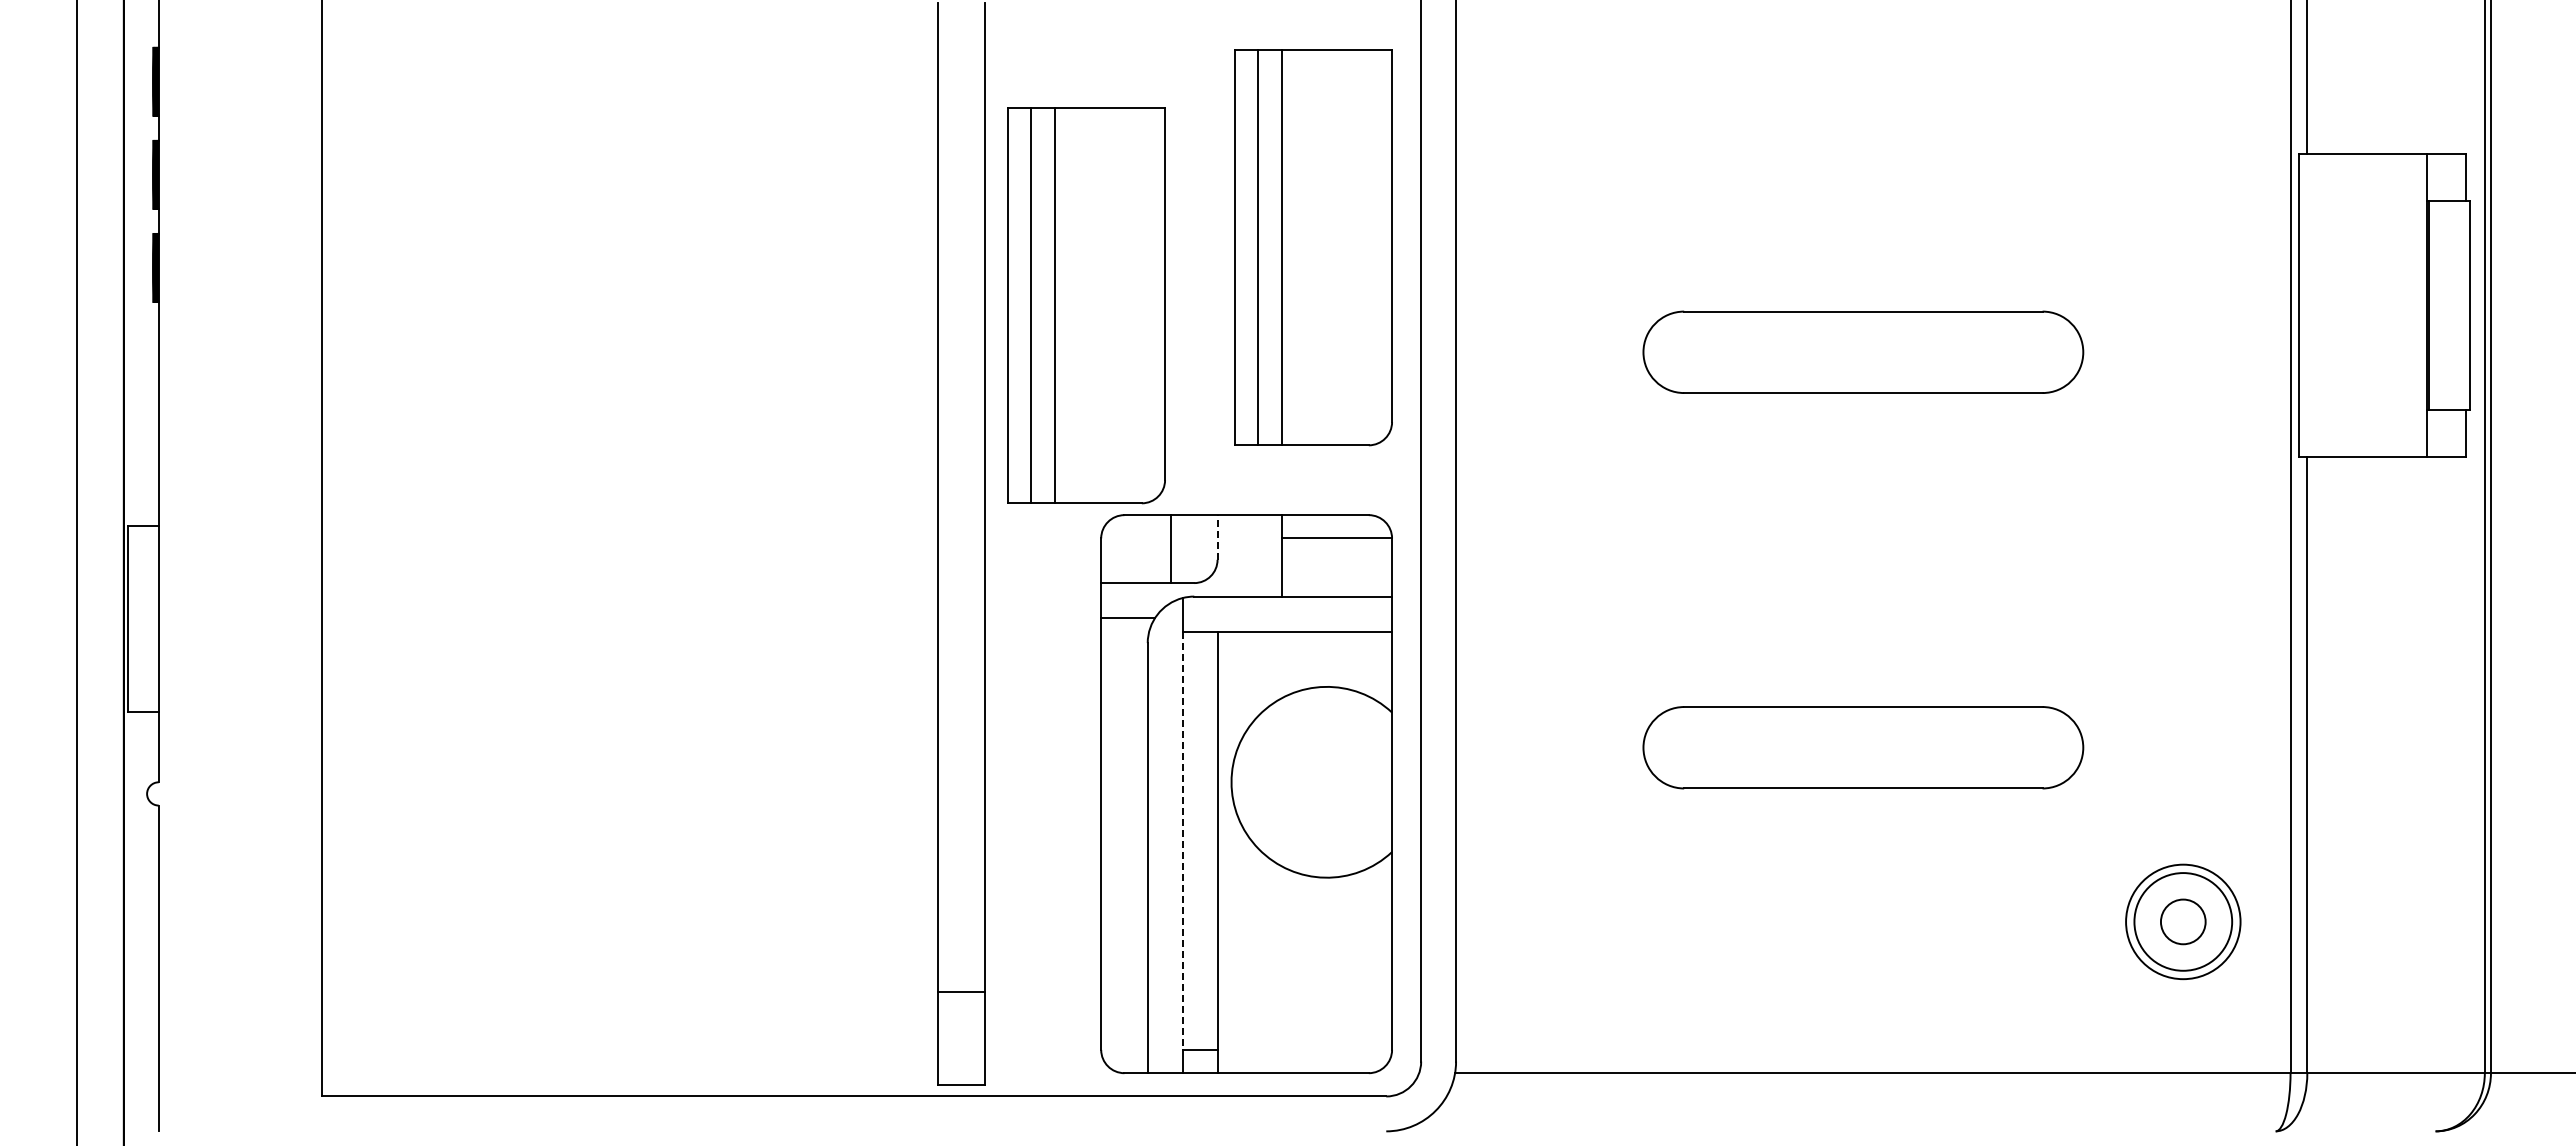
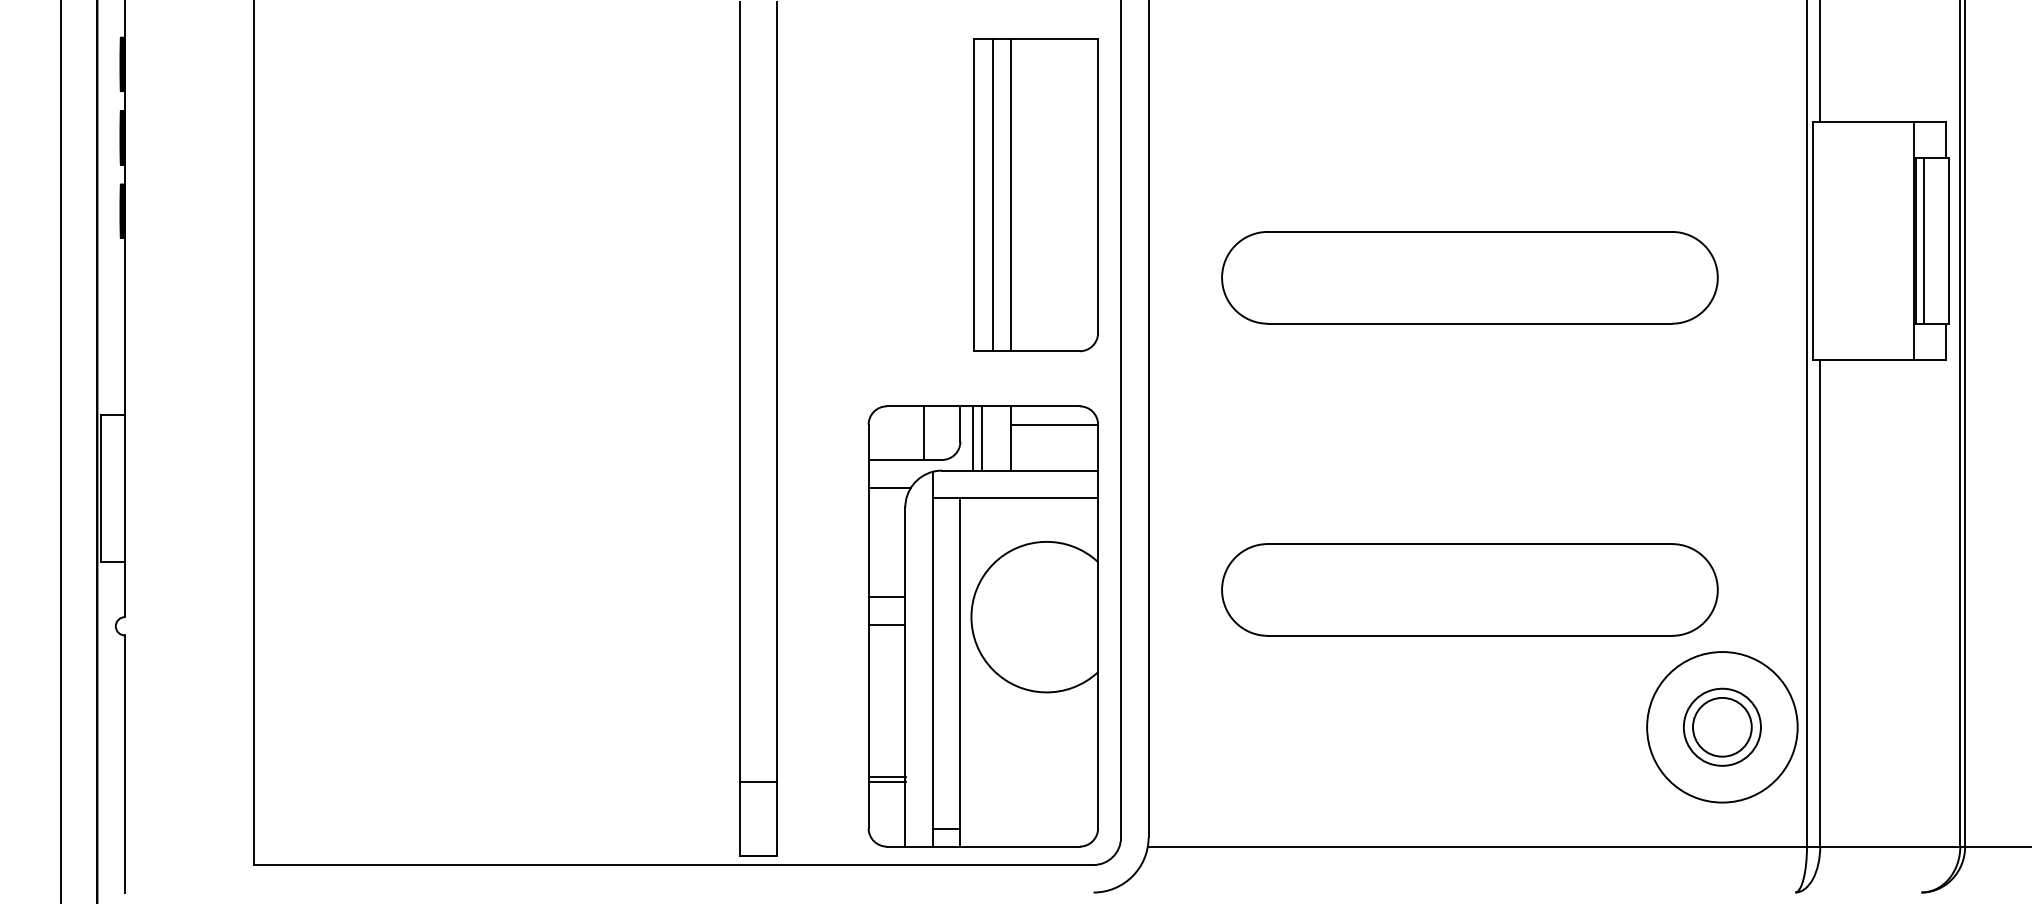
part: (1086, 305) -> (857, 240), removed
line: (2438, 305) -> (1923, 240), added
part: (1863, 352) -> (1470, 278), size x1.43
line: (1217, 536) -> (960, 423), dashed -> solid
line: (1233, 555) -> (972, 438), added
line: (1245, 555) -> (982, 438), added
part: (1863, 747) -> (1470, 589), size x1.43
line: (1124, 757) -> (886, 597), added
line: (1124, 792) -> (886, 625), added
line: (1182, 841) -> (932, 663), dashed -> solid
circle: (2182, 921) -> (1721, 726), size x1.67
circle: (2183, 921) -> (1722, 726), size x1.67
line: (1124, 984) -> (886, 776), added
line: (1124, 990) -> (886, 781), added

